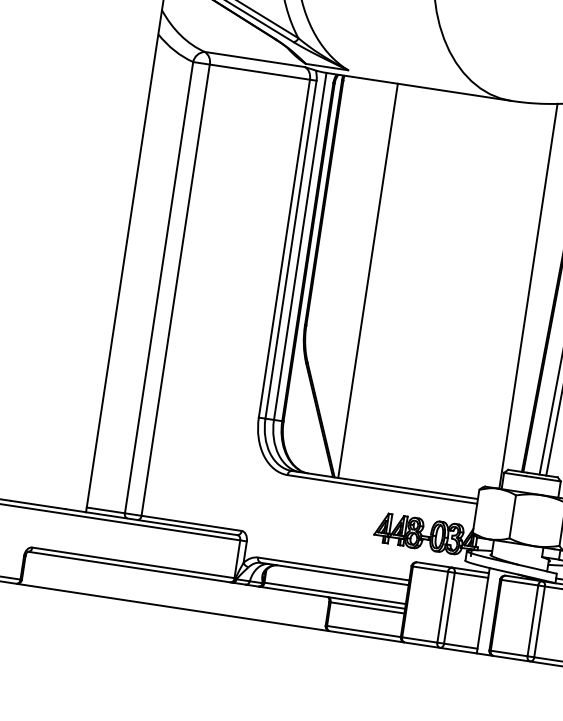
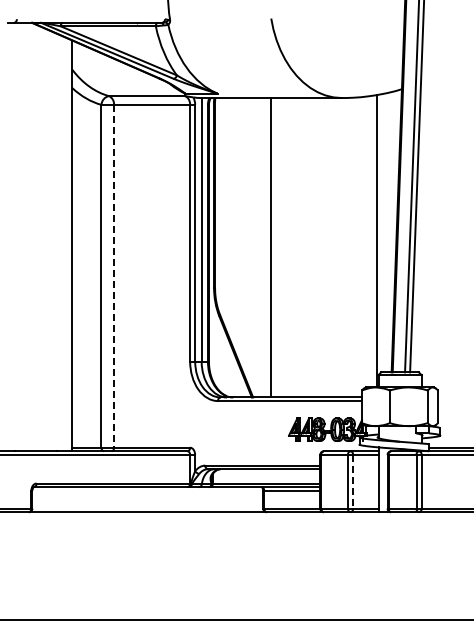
line: (367, 280) -> (270, 247), moved
line: (176, 290) -> (114, 276), solid -> dashed
line: (449, 607) -> (353, 481), solid -> dashed

